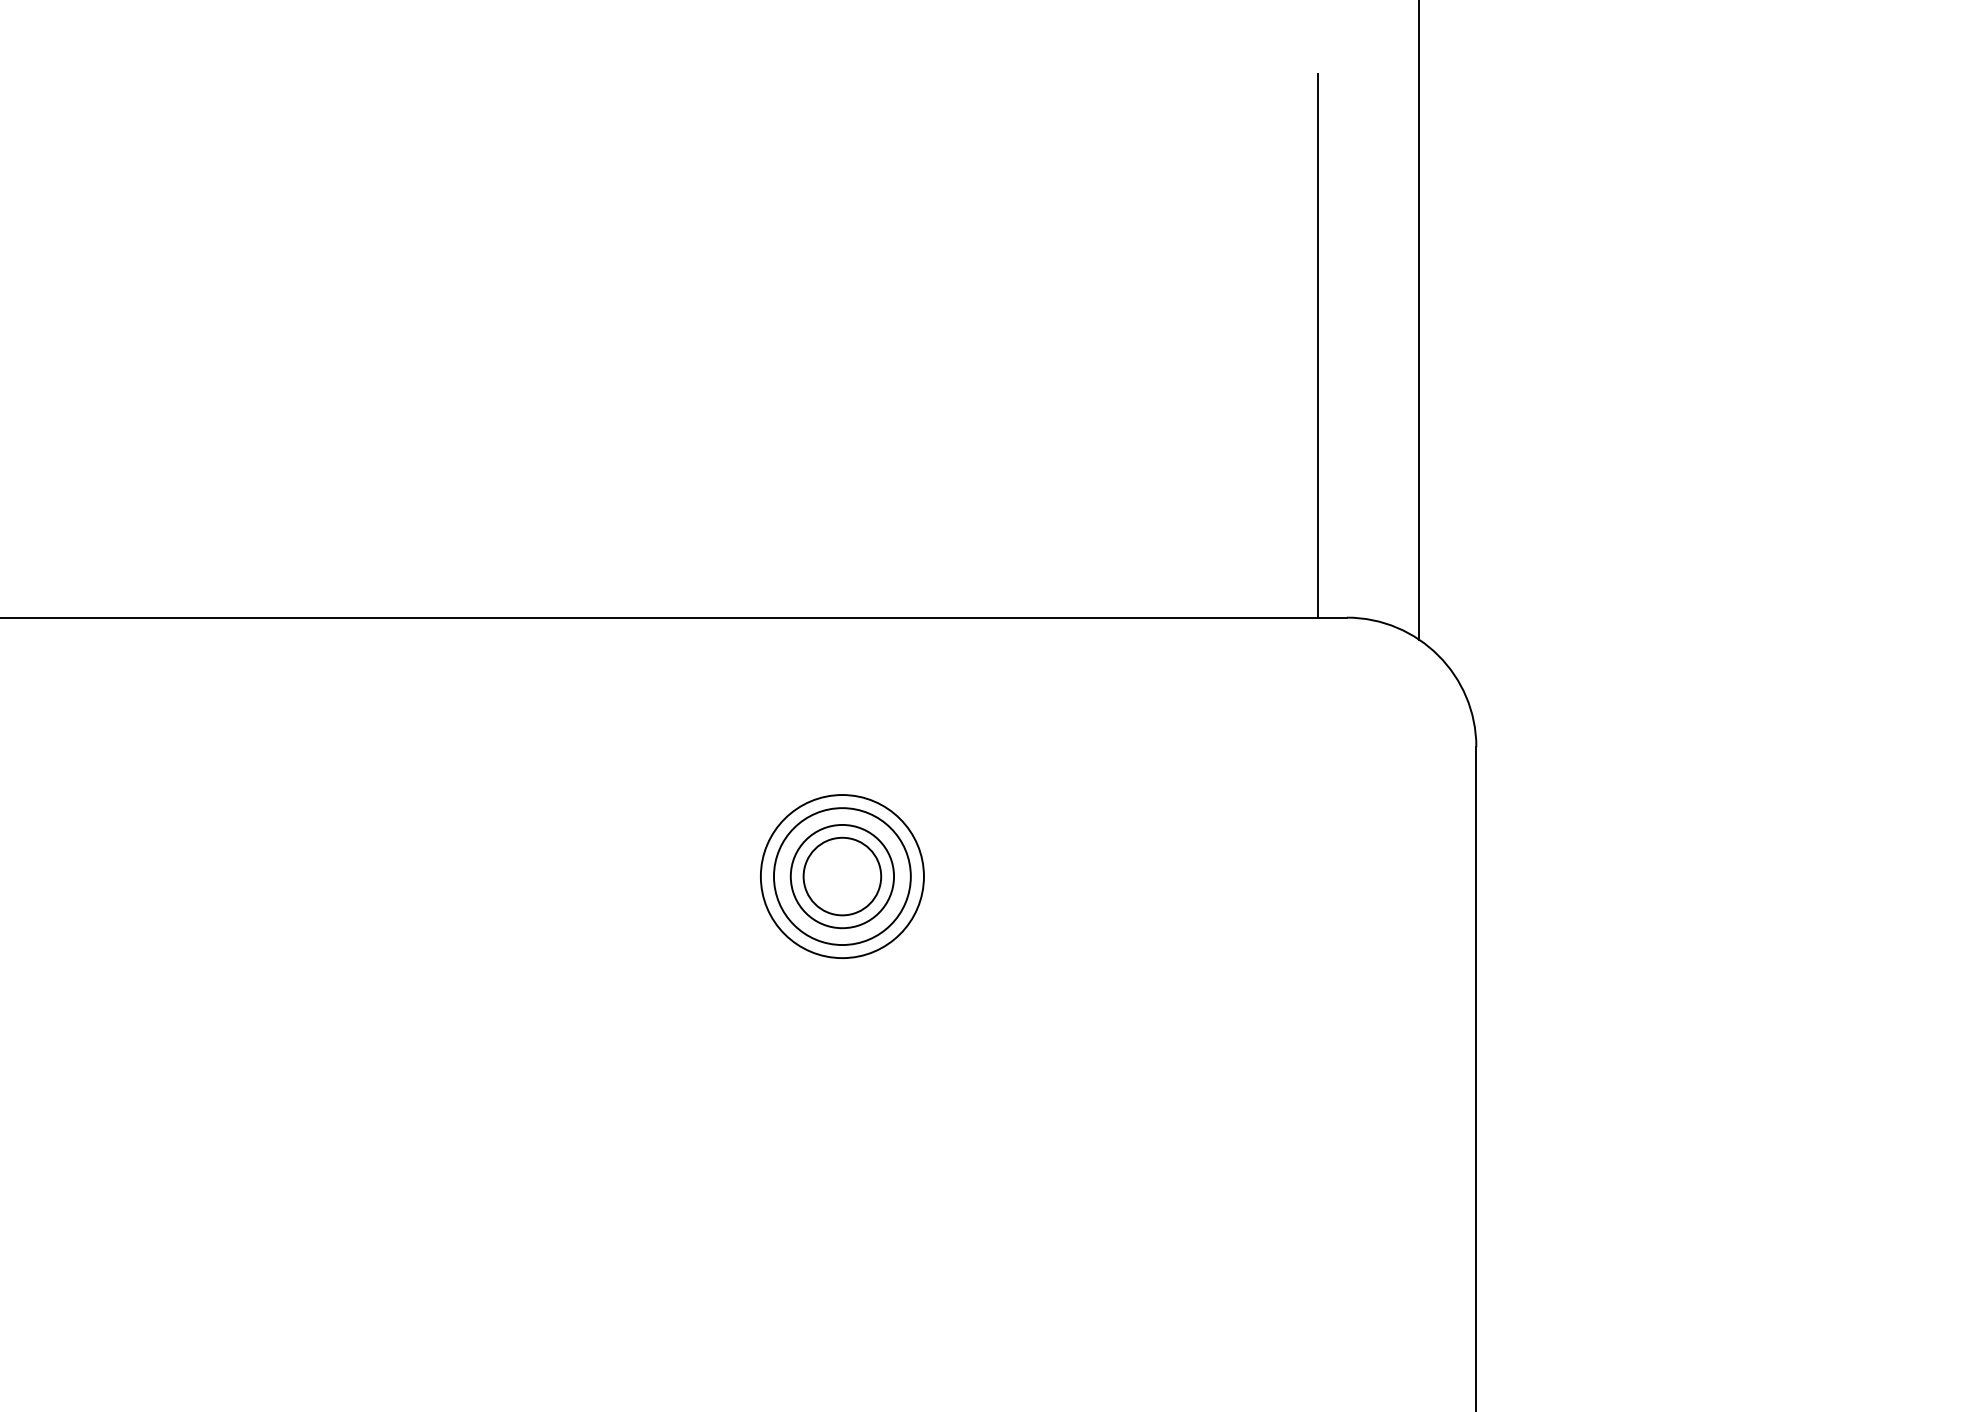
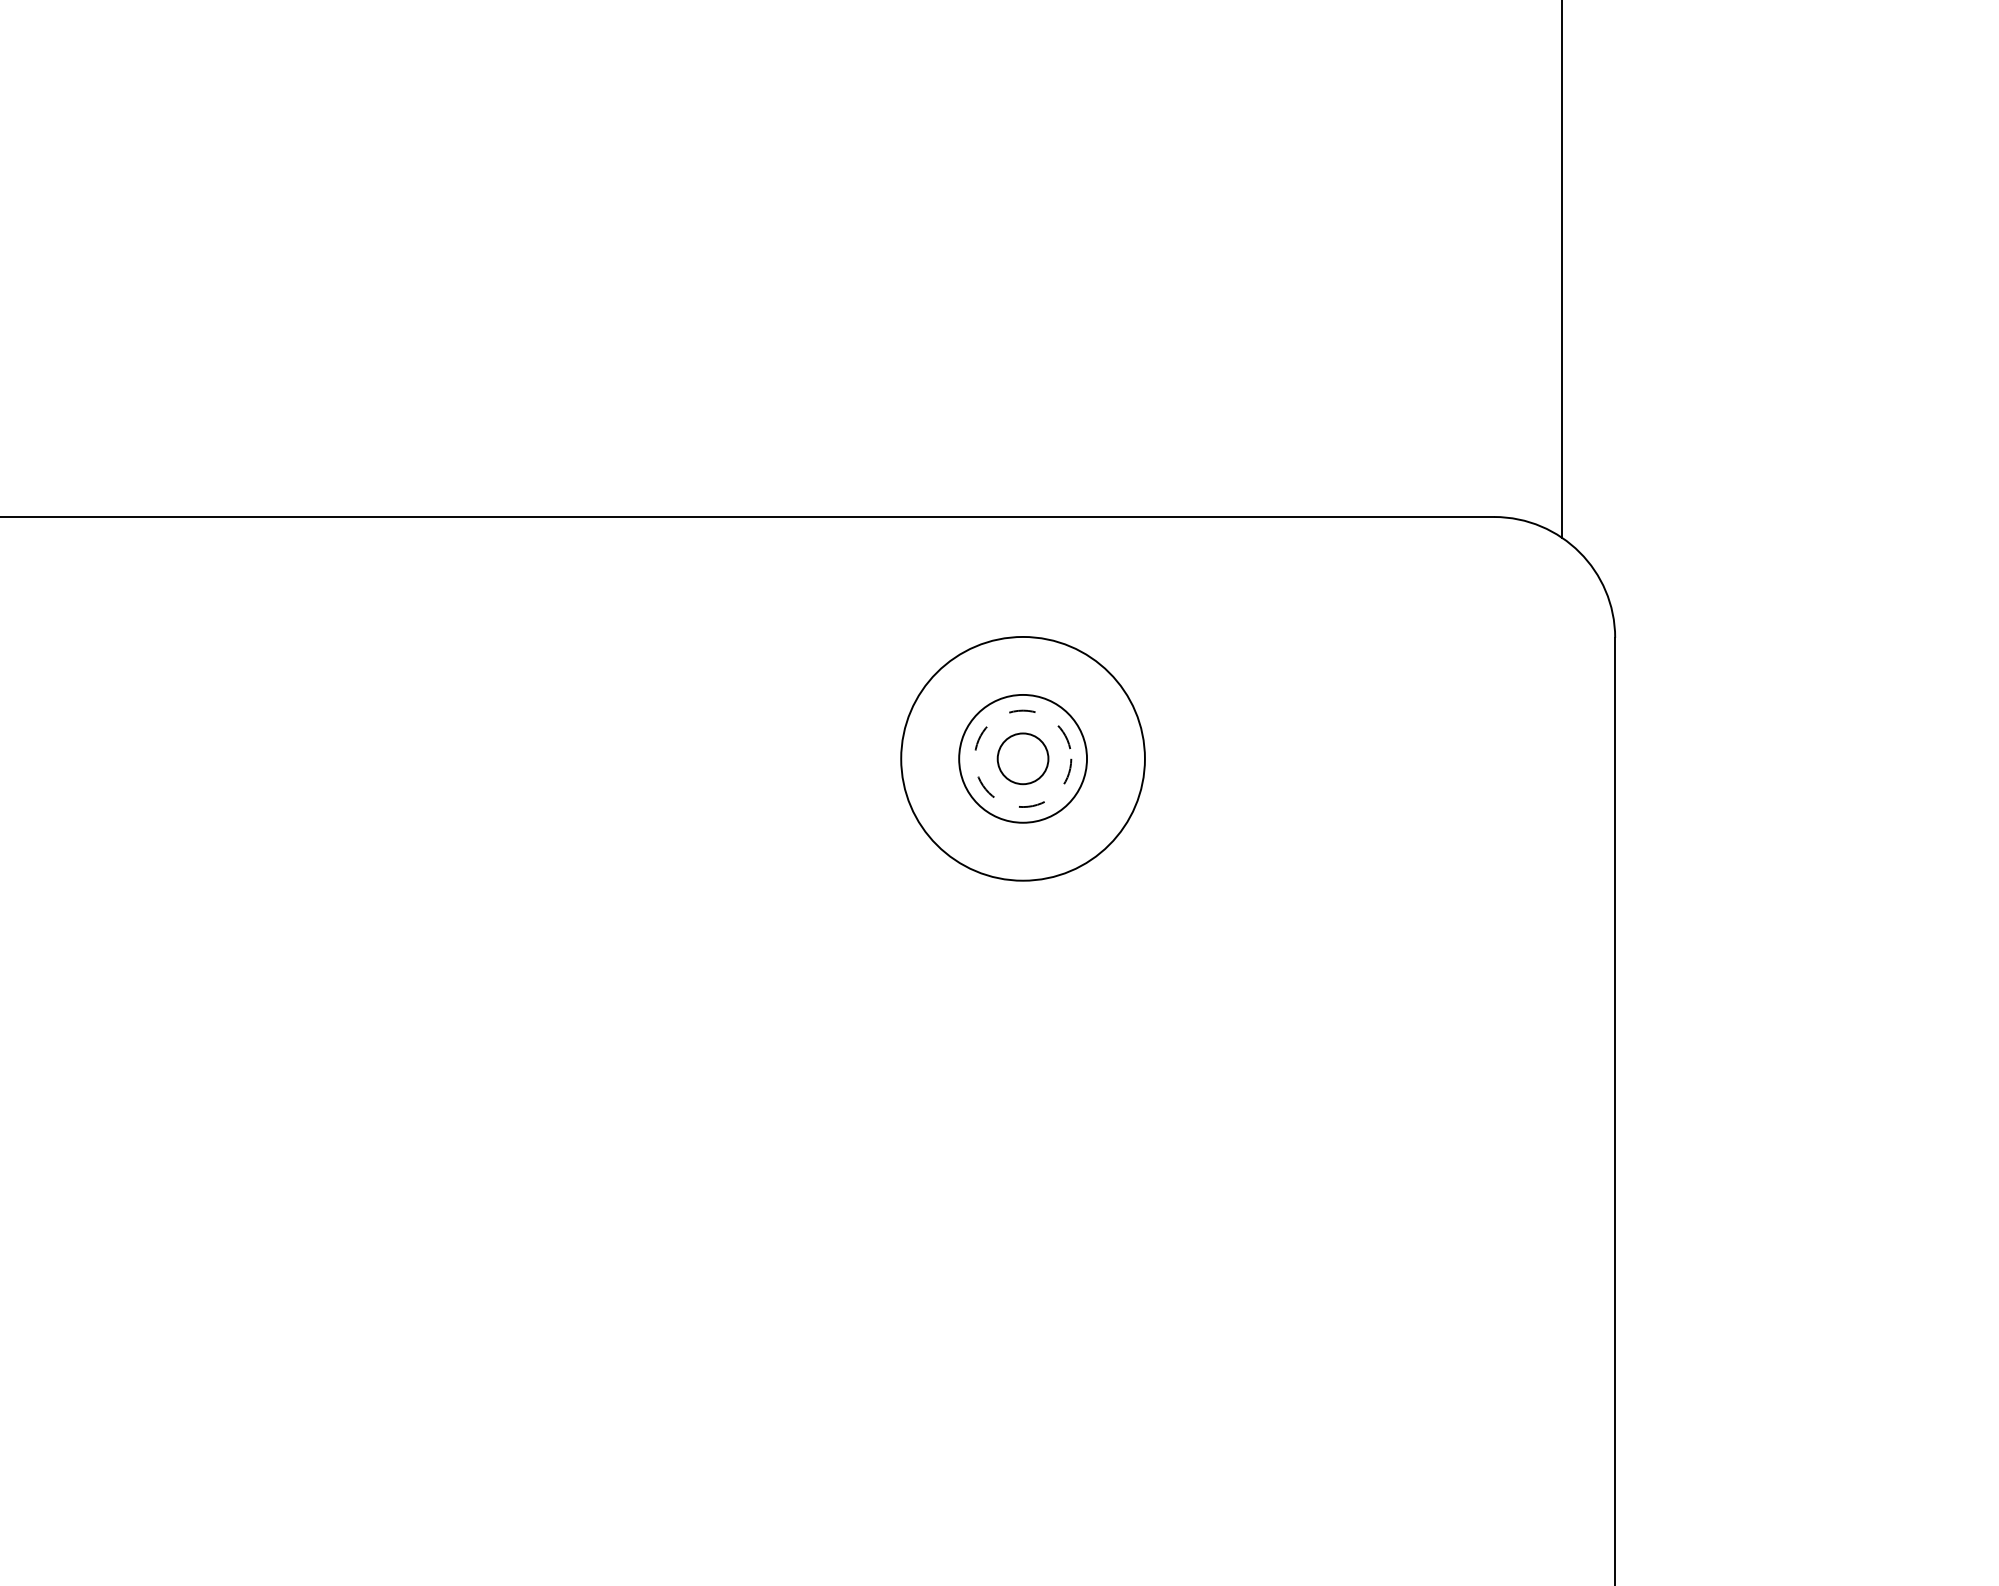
line: (1318, 346) -> (1467, 263), removed
circle: (841, 876) -> (1022, 758), size x0.7
circle: (841, 876) -> (1022, 758), size x1.6
circle: (841, 876) -> (1022, 758), solid -> dashed

